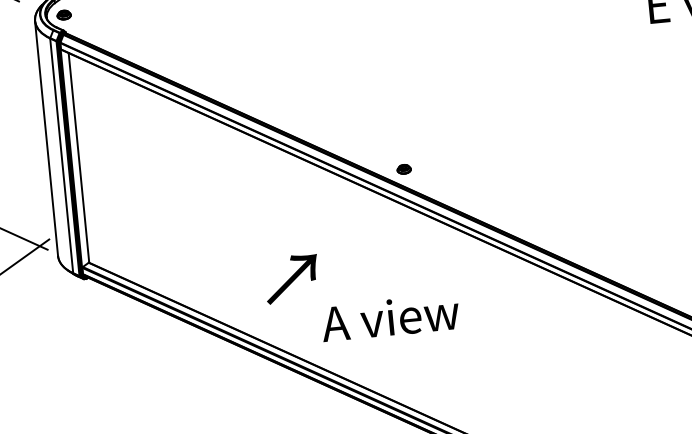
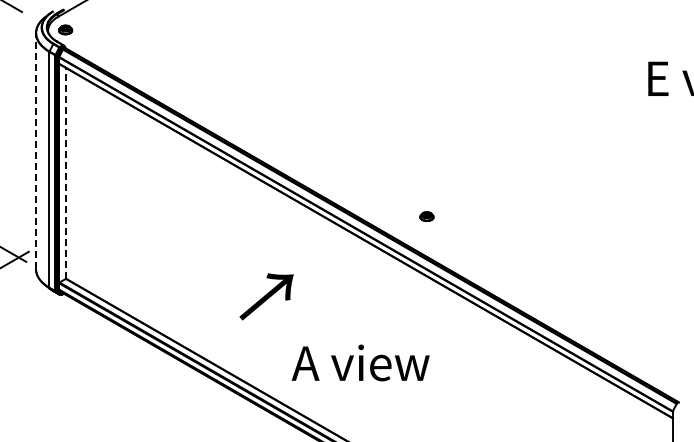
line: (47, 138) -> (36, 151), solid -> dashed
line: (79, 157) -> (66, 173), solid -> dashed
part: (403, 169) -> (426, 216), moved
text: (291, 278) -> (266, 296), moved

